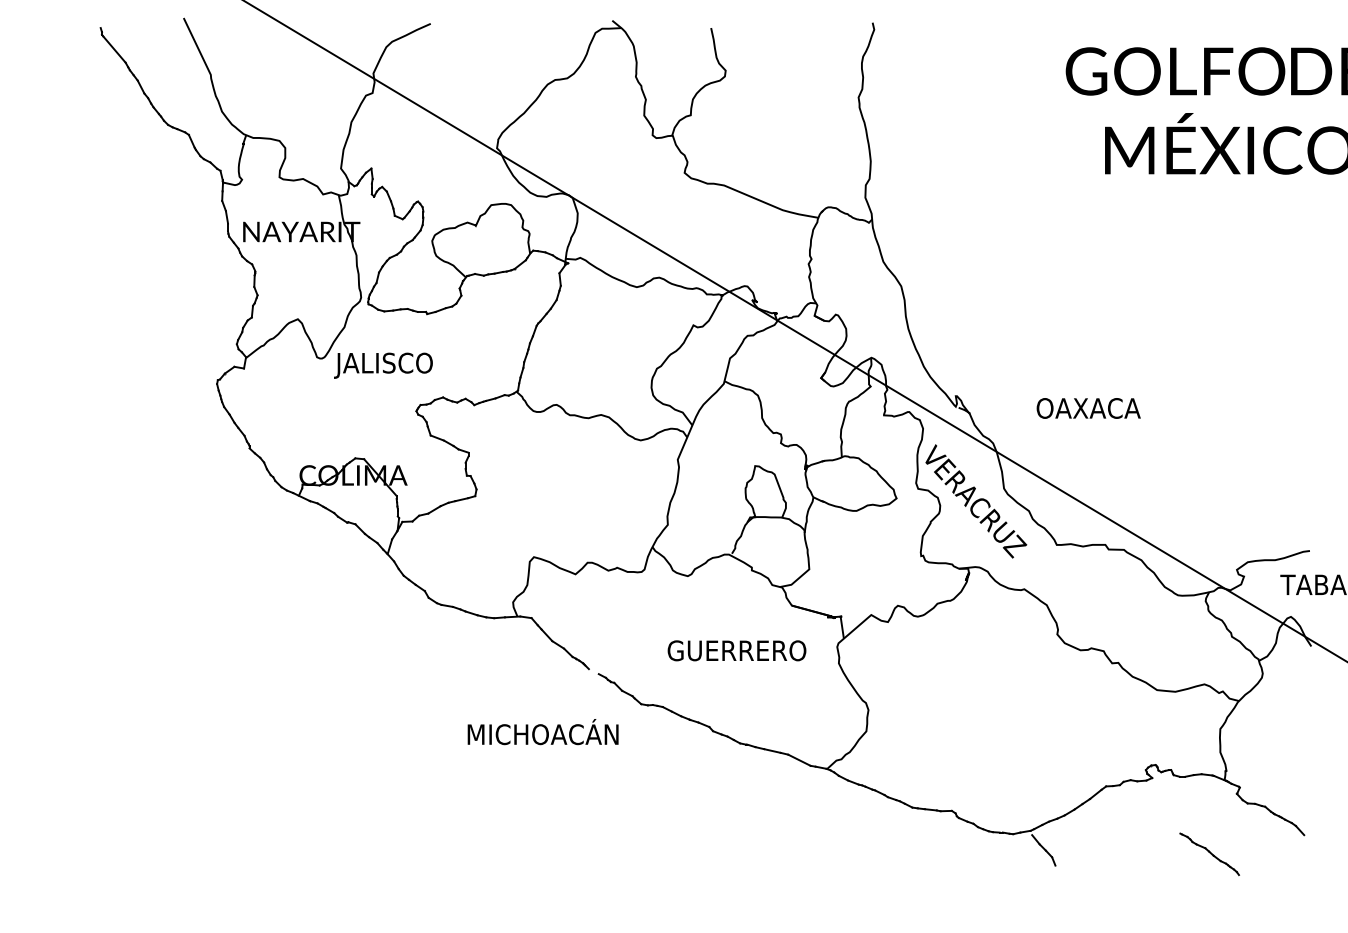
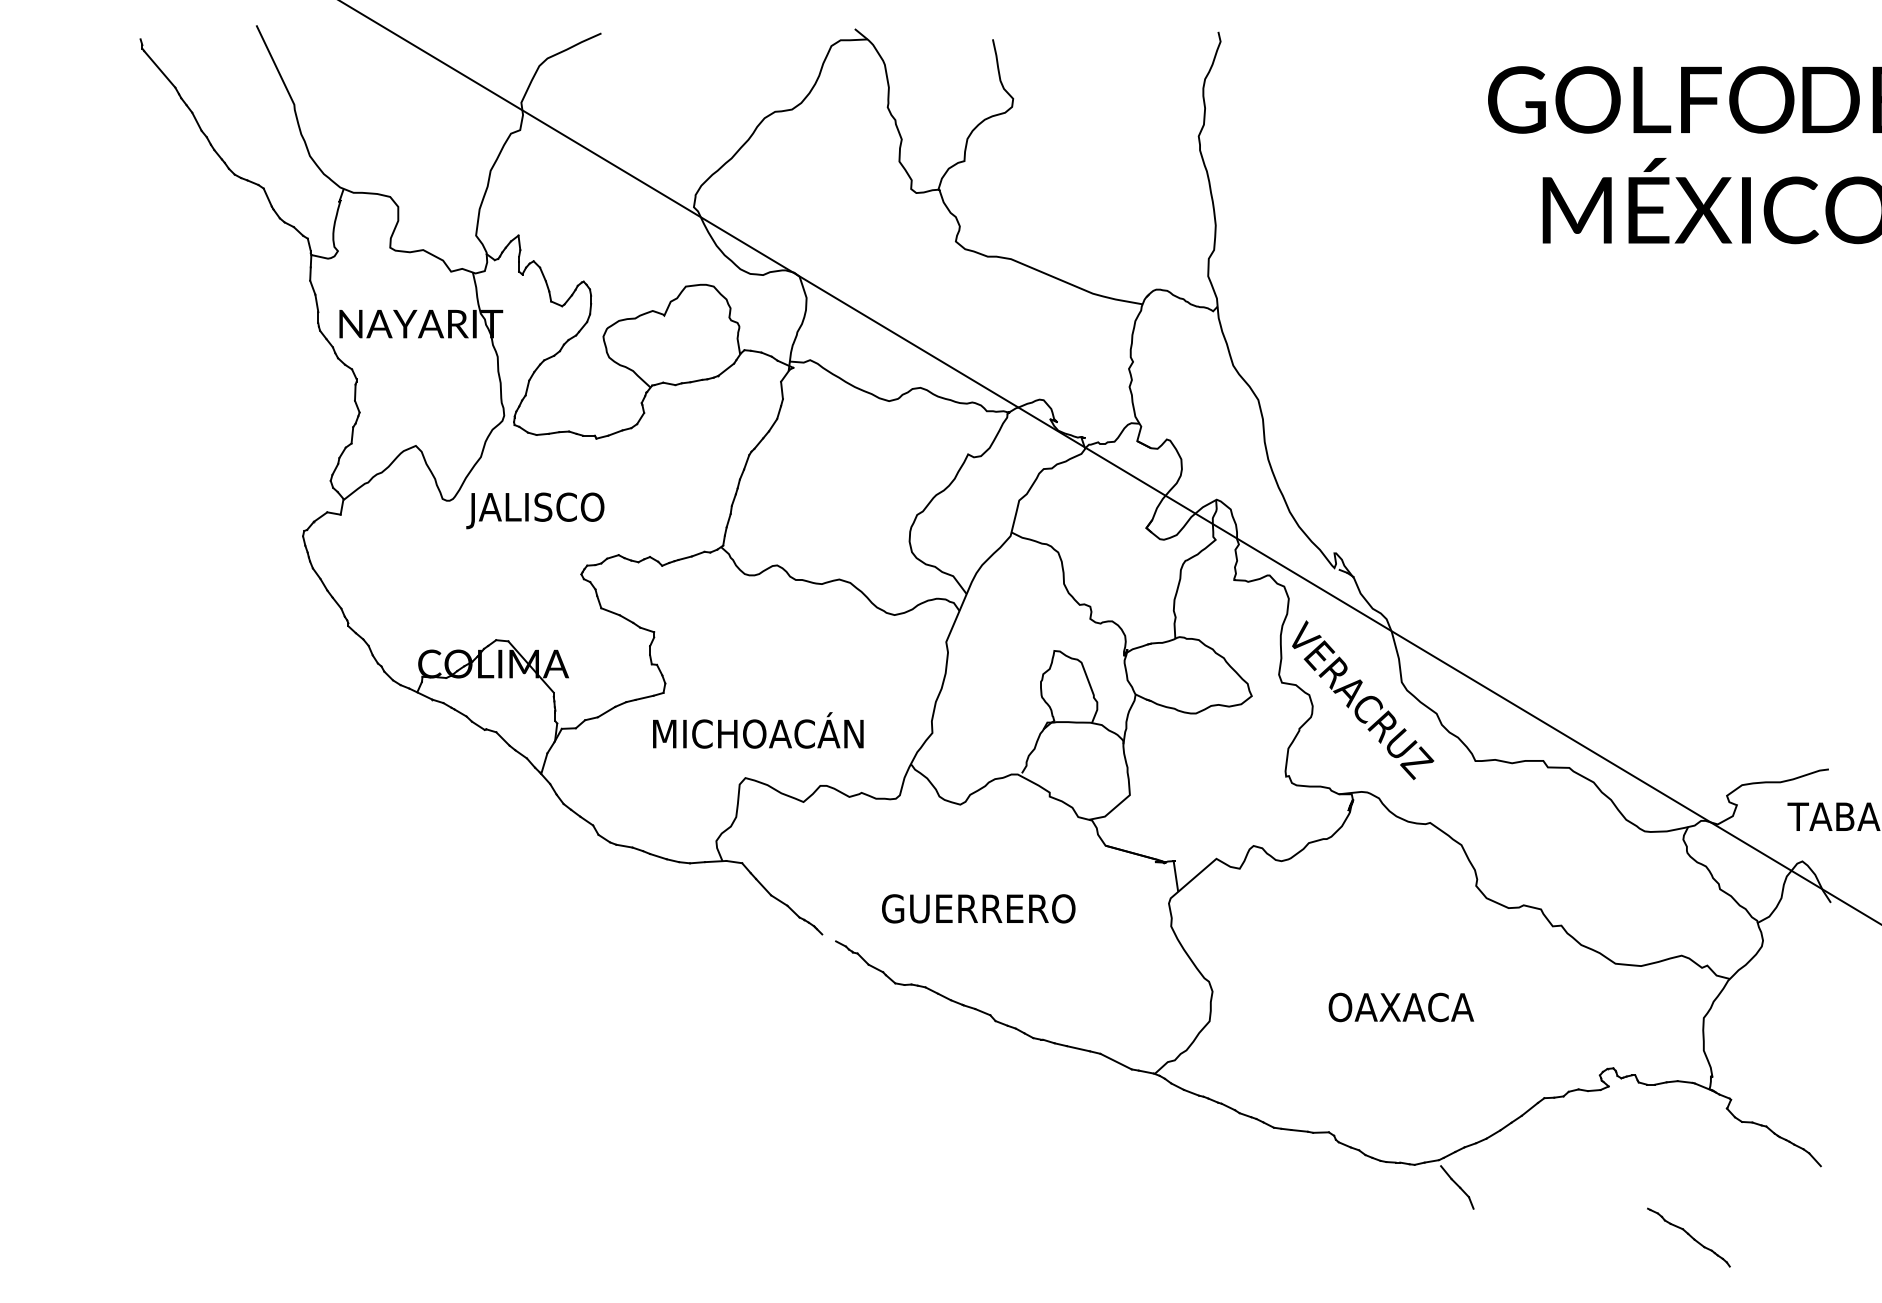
text: (1088, 408) -> (1401, 1007), moved
text: (736, 650) -> (977, 908), moved
text: (542, 732) -> (757, 731), moved
part: (1209, 853) -> (1688, 1236), moved

